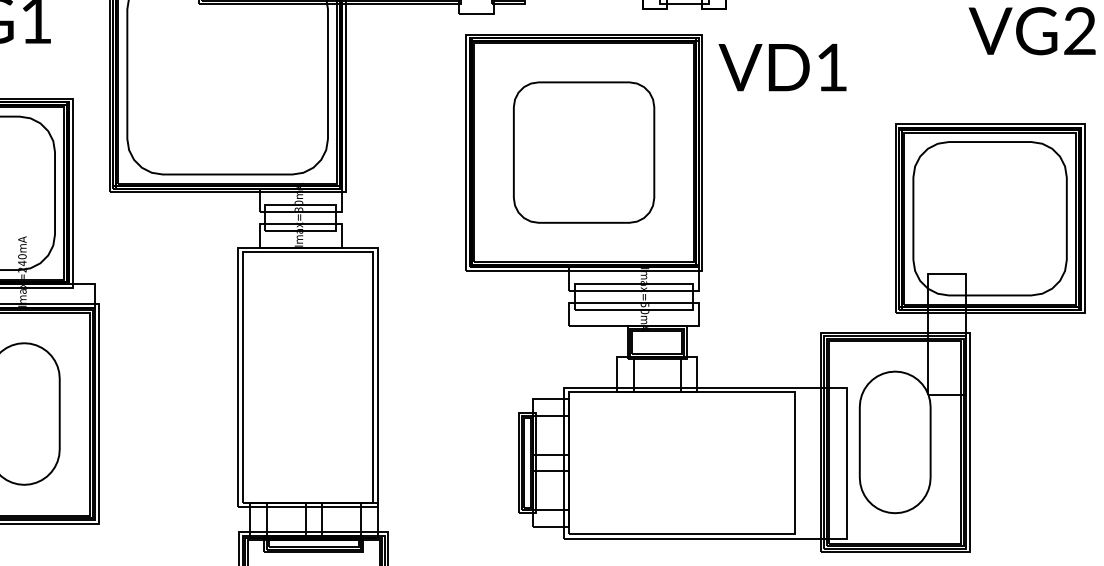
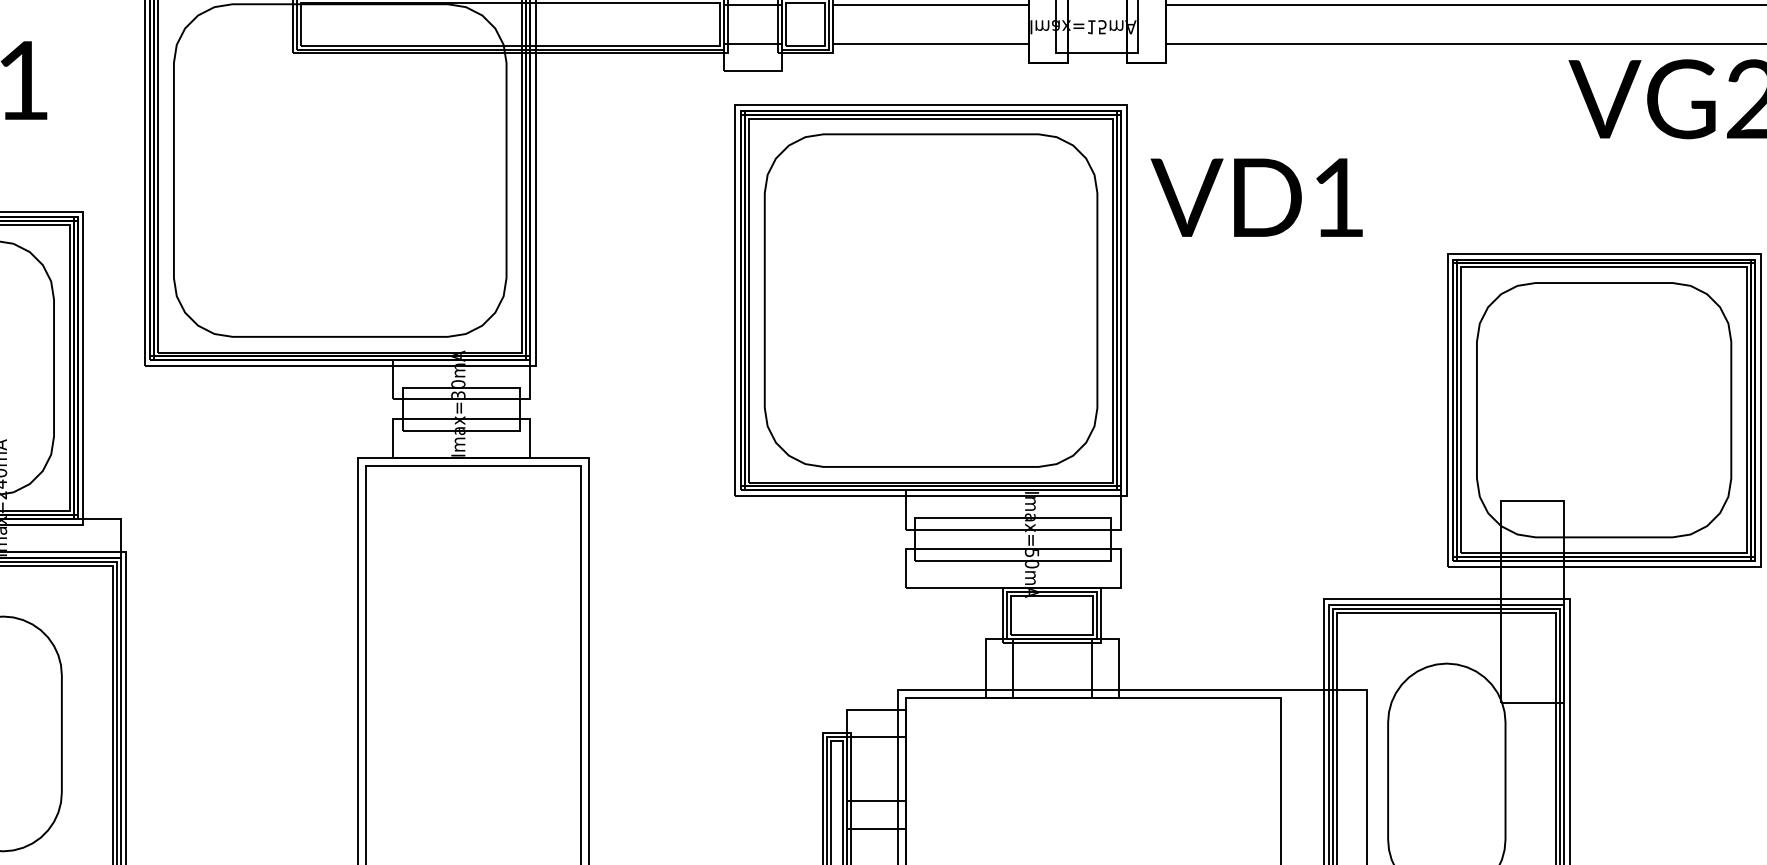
text: (782, 67) -> (1256, 197), moved
part: (583, 152) -> (930, 300), size x1.43

